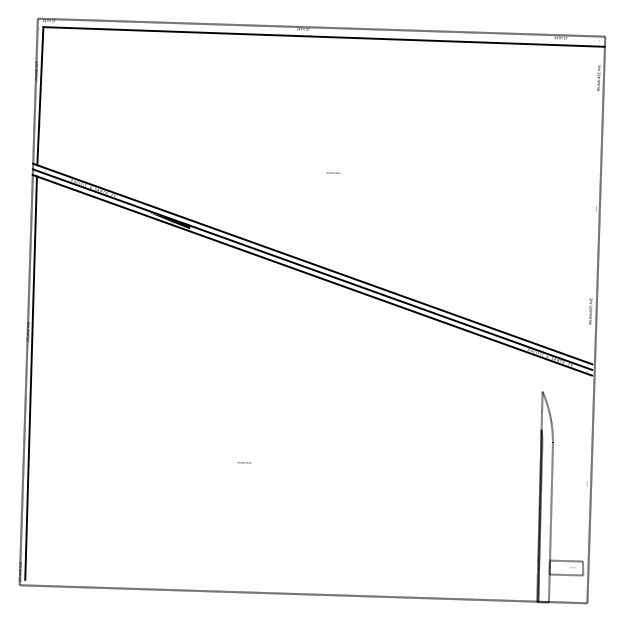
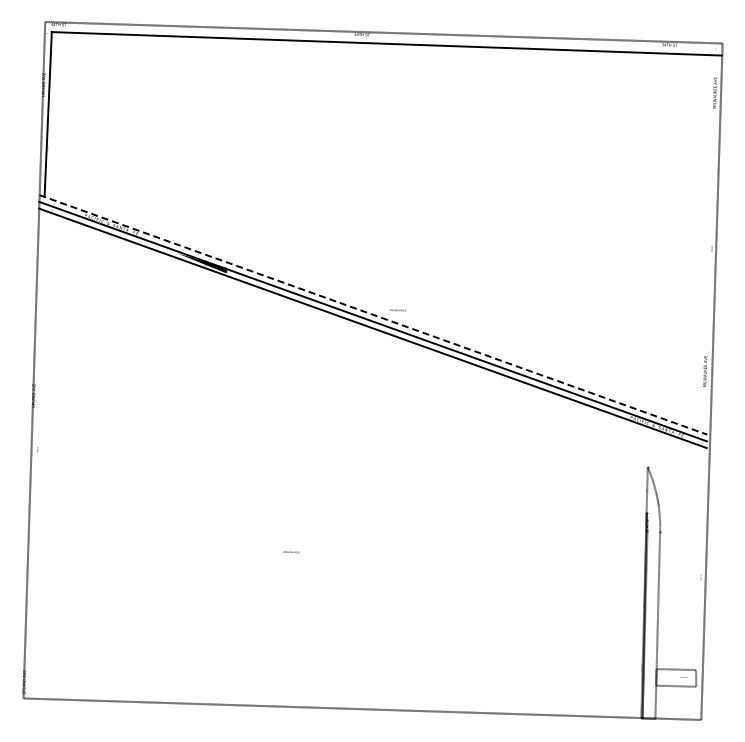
text: (332, 173) -> (397, 310), moved
line: (312, 263) -> (373, 314), solid -> dashed
line: (31, 377) -> (37, 450), removed

